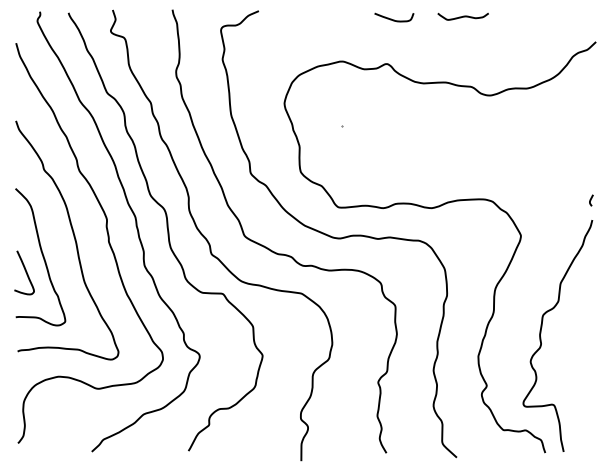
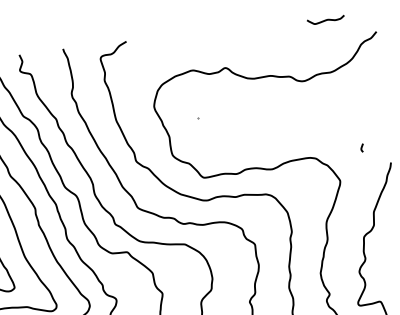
curve: (462, 16) -> (325, 20), moved
curve: (394, 19) -> (226, 34), removed
curve: (591, 200) -> (362, 147), moved

